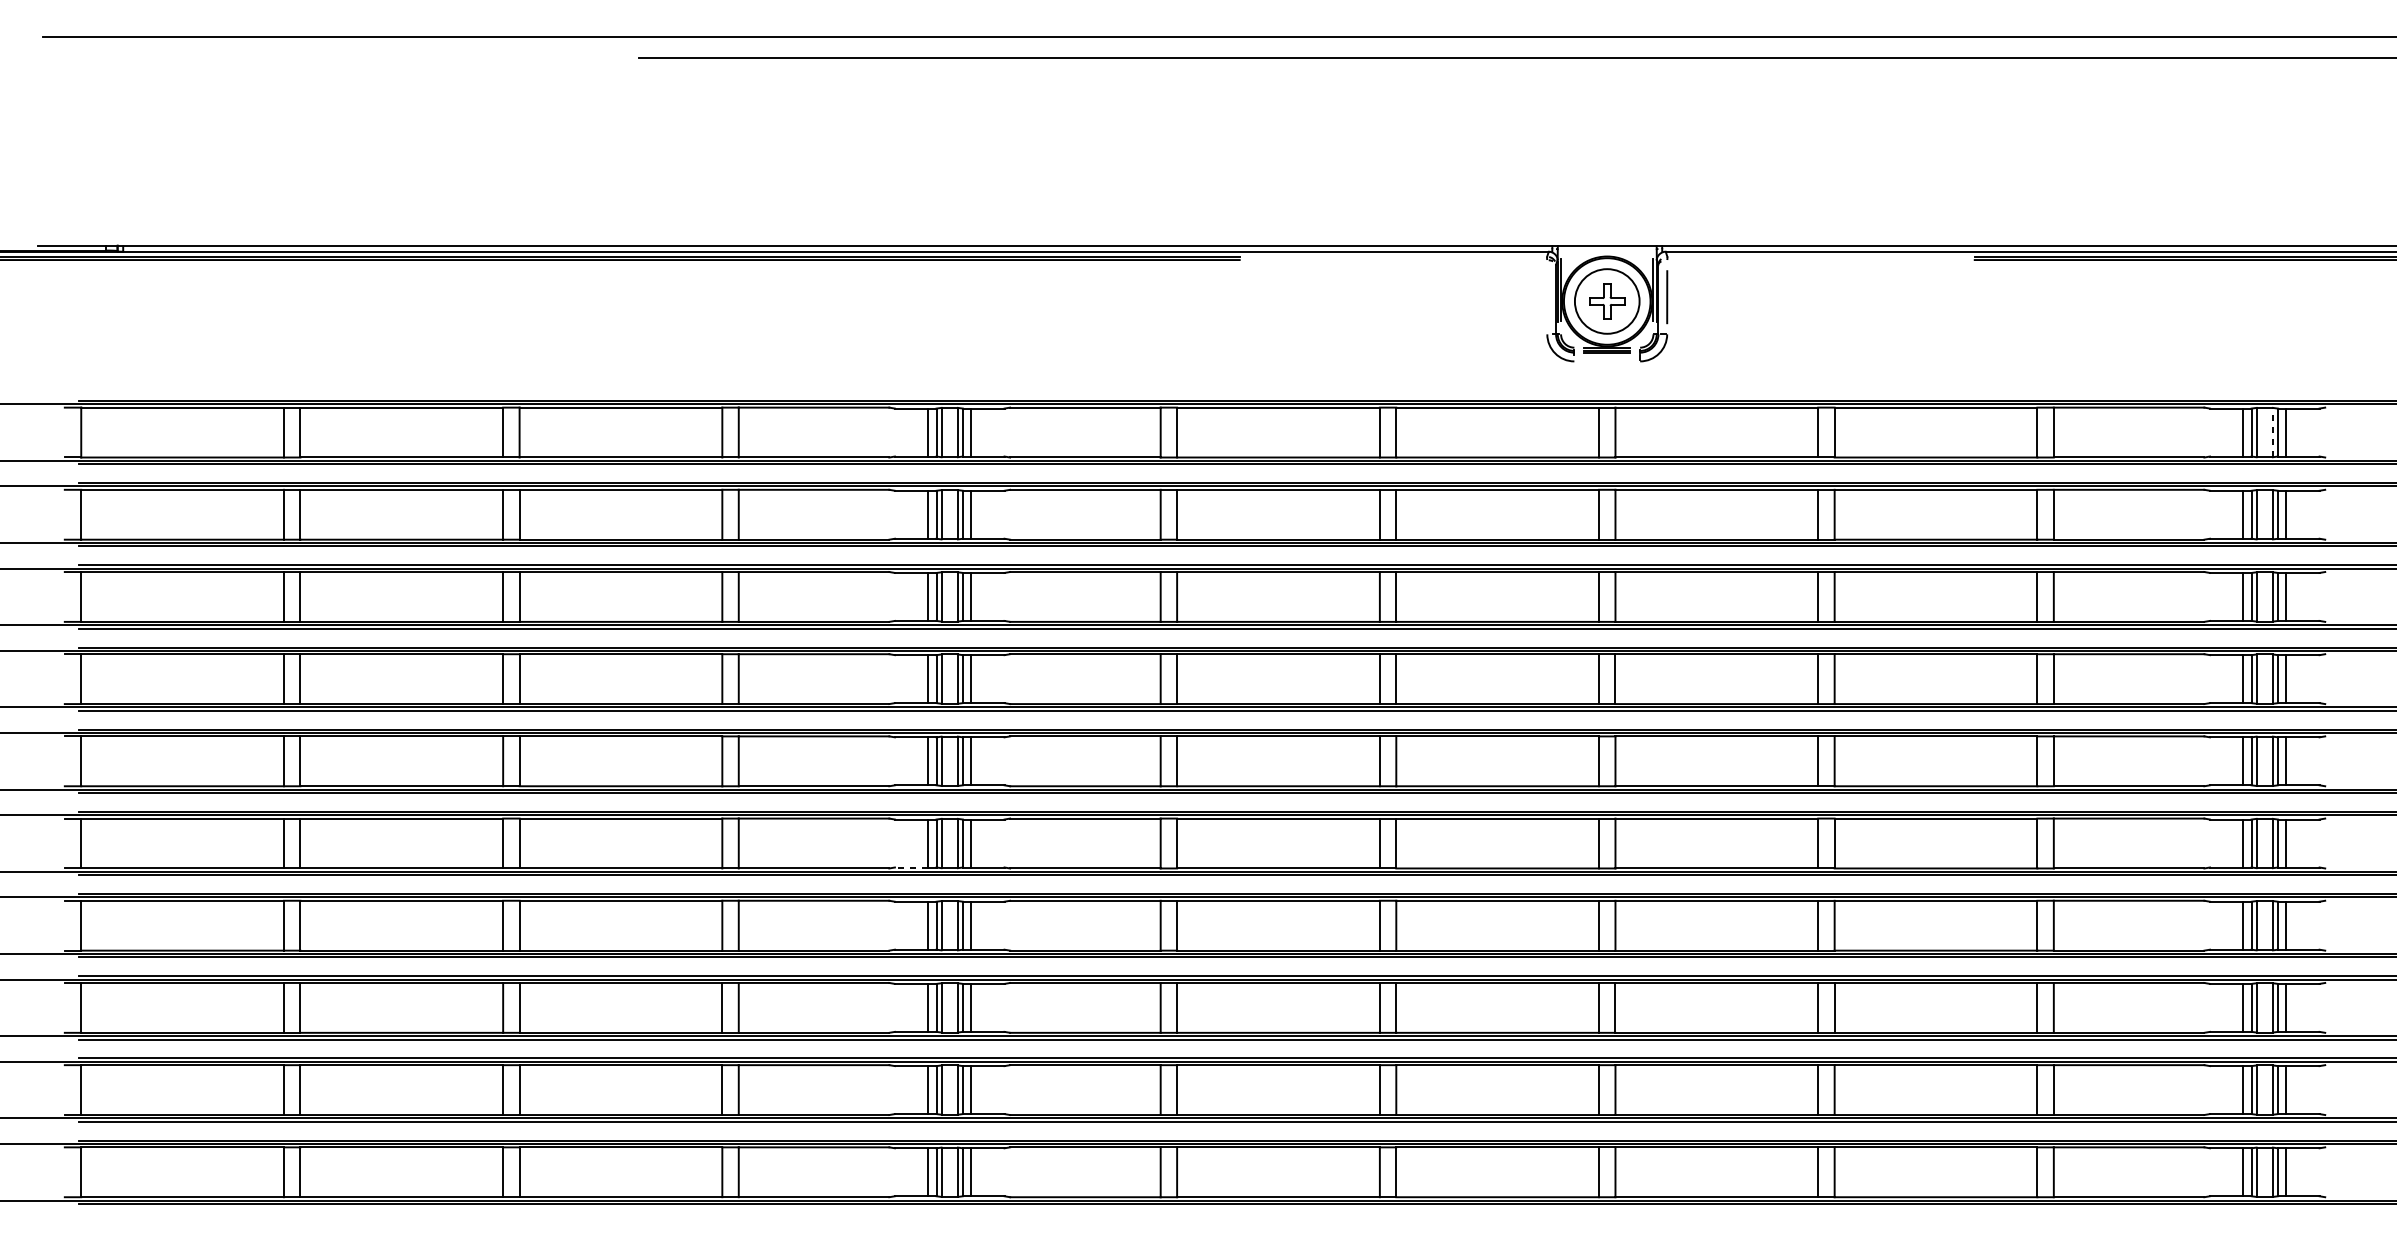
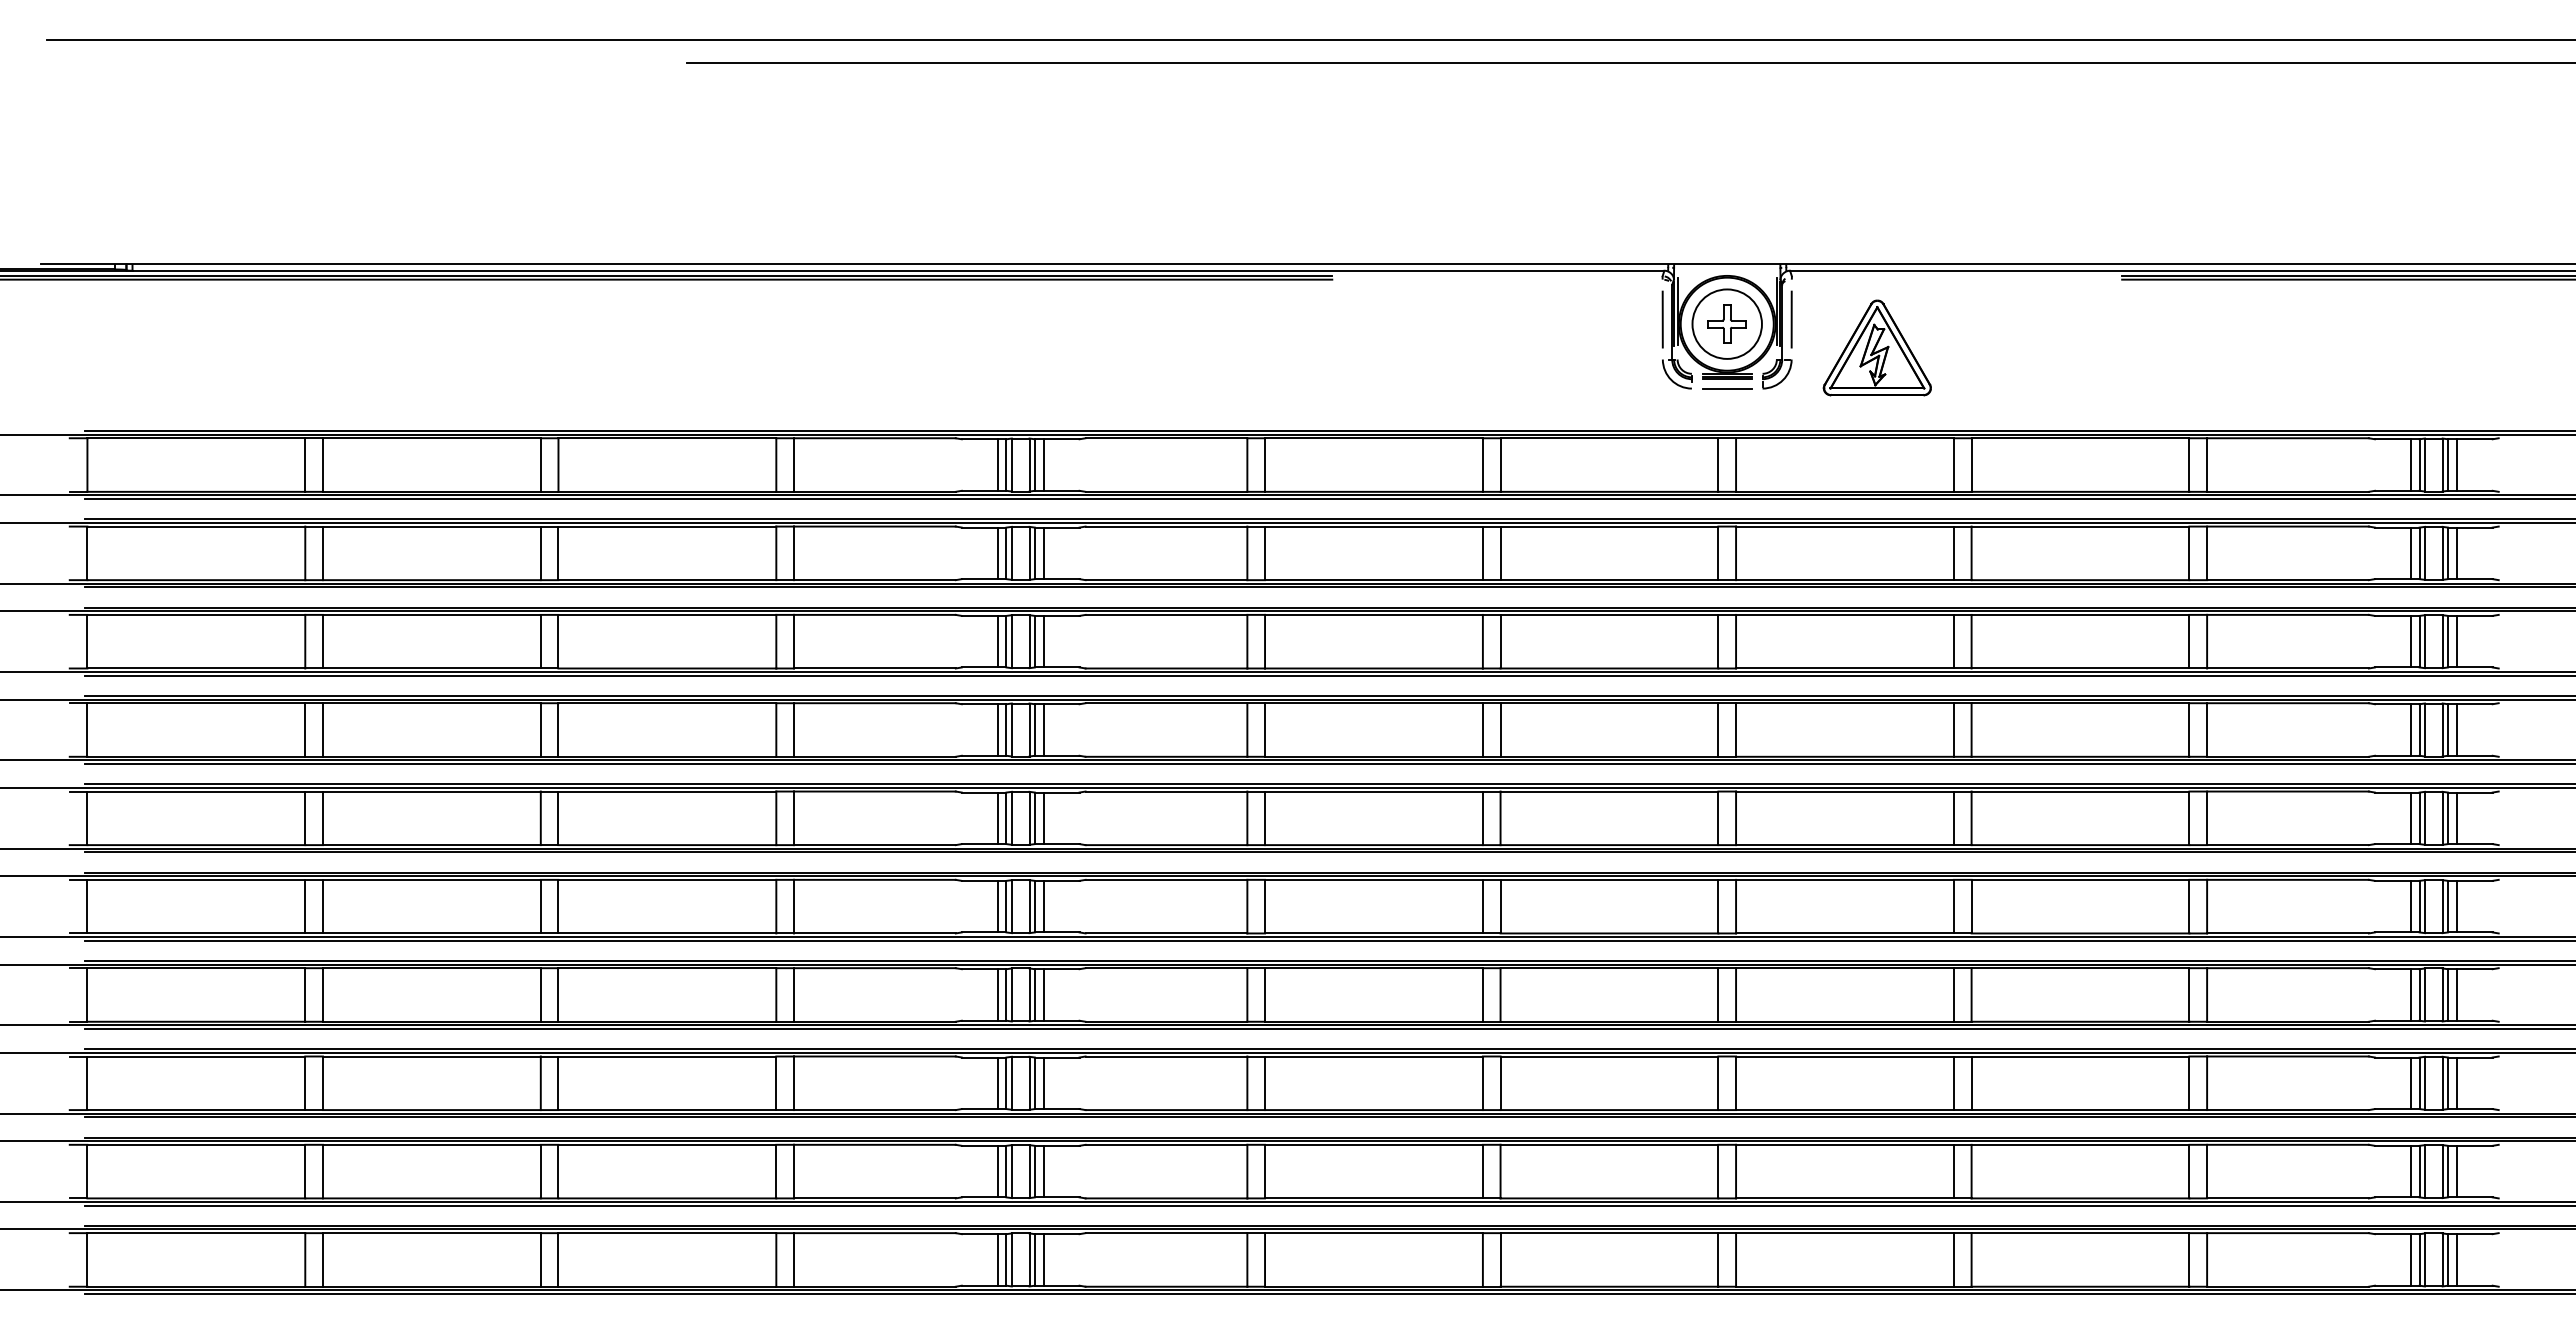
line: (1547, 297) -> (1662, 319), added
part: (1746, 323) -> (1876, 347), added
line: (1607, 361) -> (1727, 388), added
line: (2272, 432) -> (2442, 464), dashed -> solid
line: (911, 867) -> (979, 932), dashed -> solid

